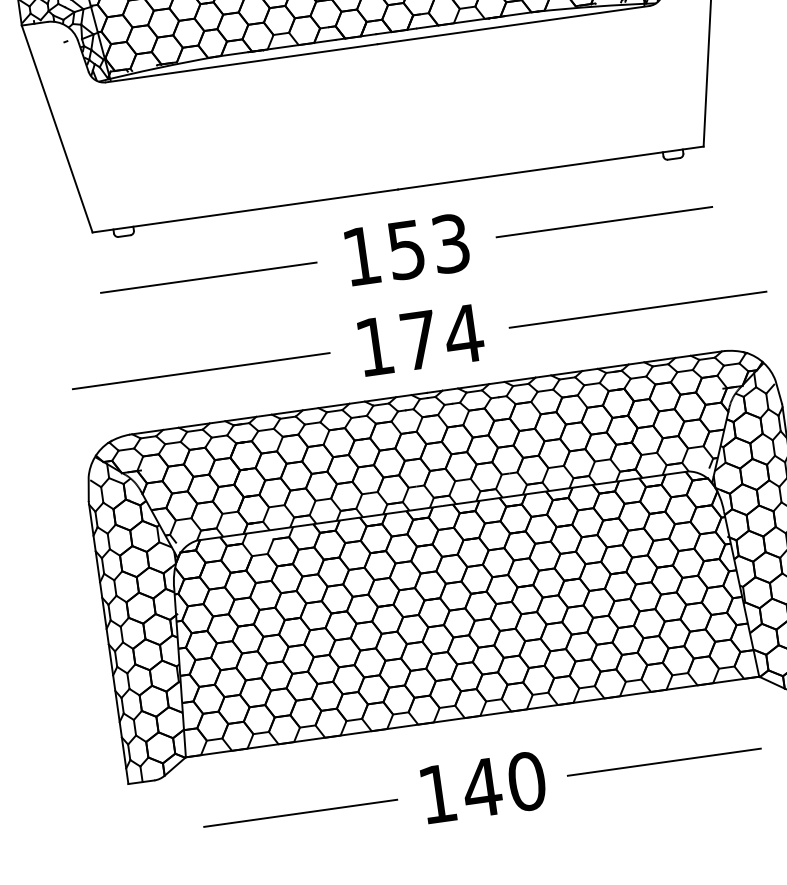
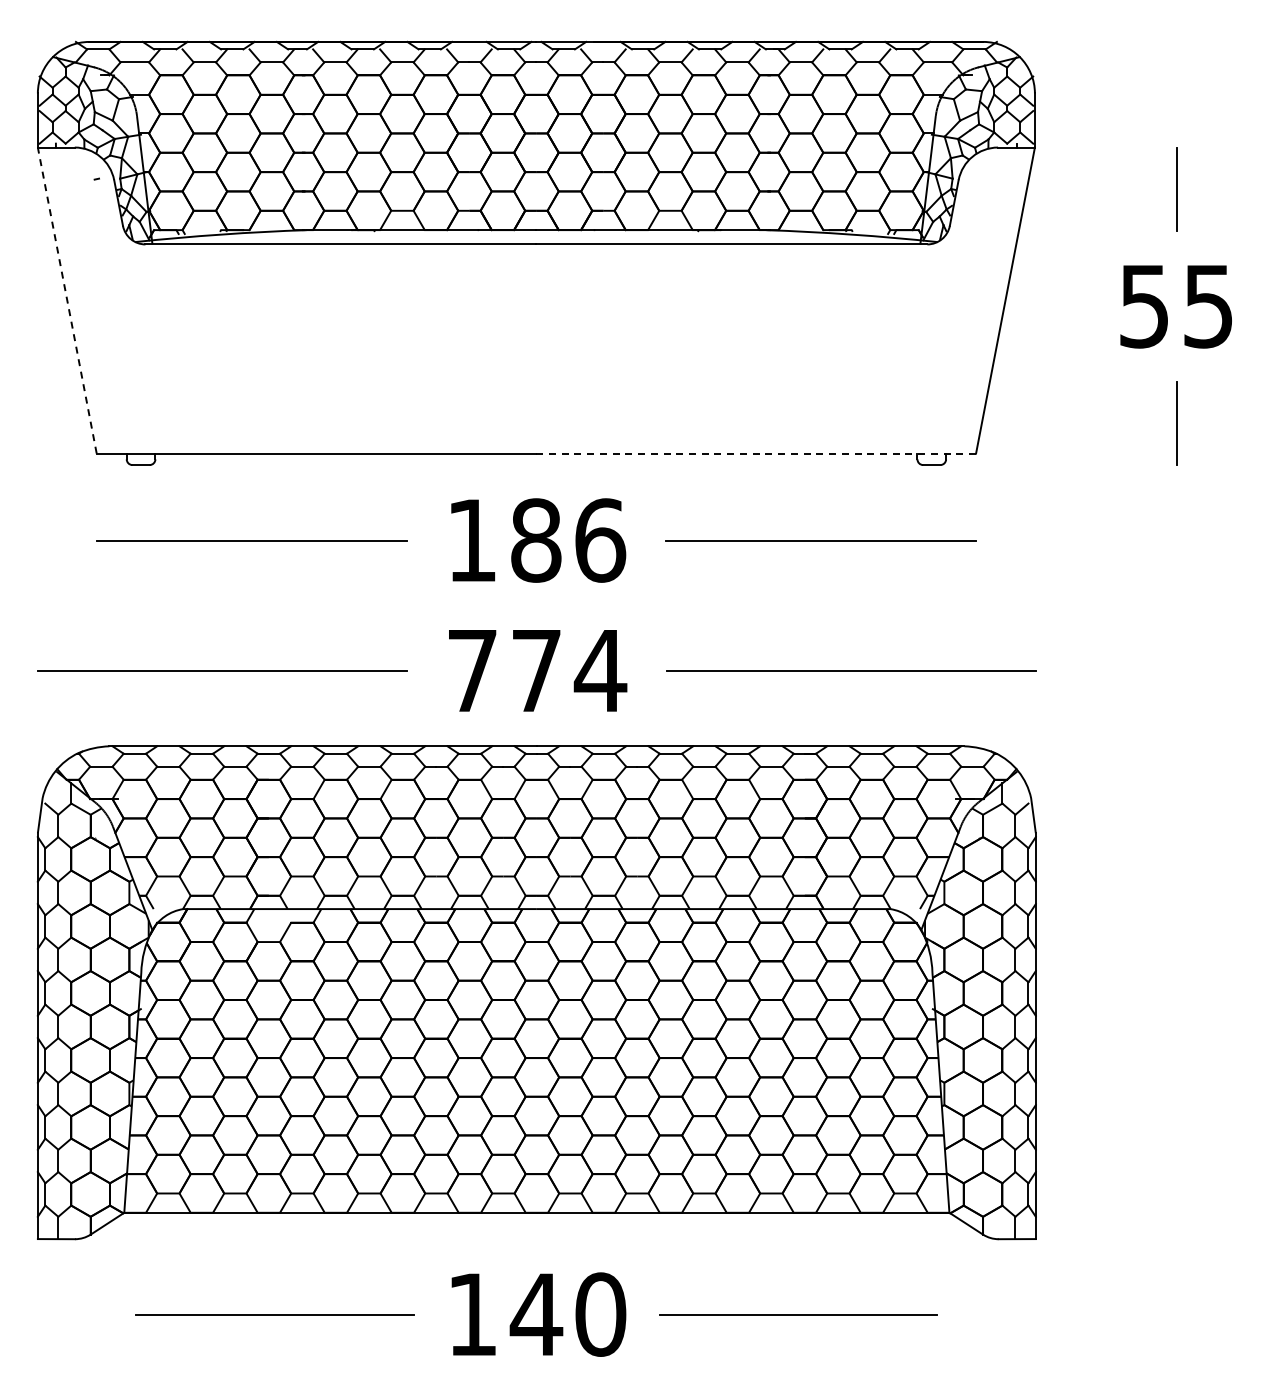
line: (57, 128) -> (67, 300), solid -> dashed
line: (551, 167) -> (756, 453), solid -> dashed
text: (428, 246) -> (568, 540), 153 -> 186
text: (374, 346) -> (472, 670), 174 -> 774

